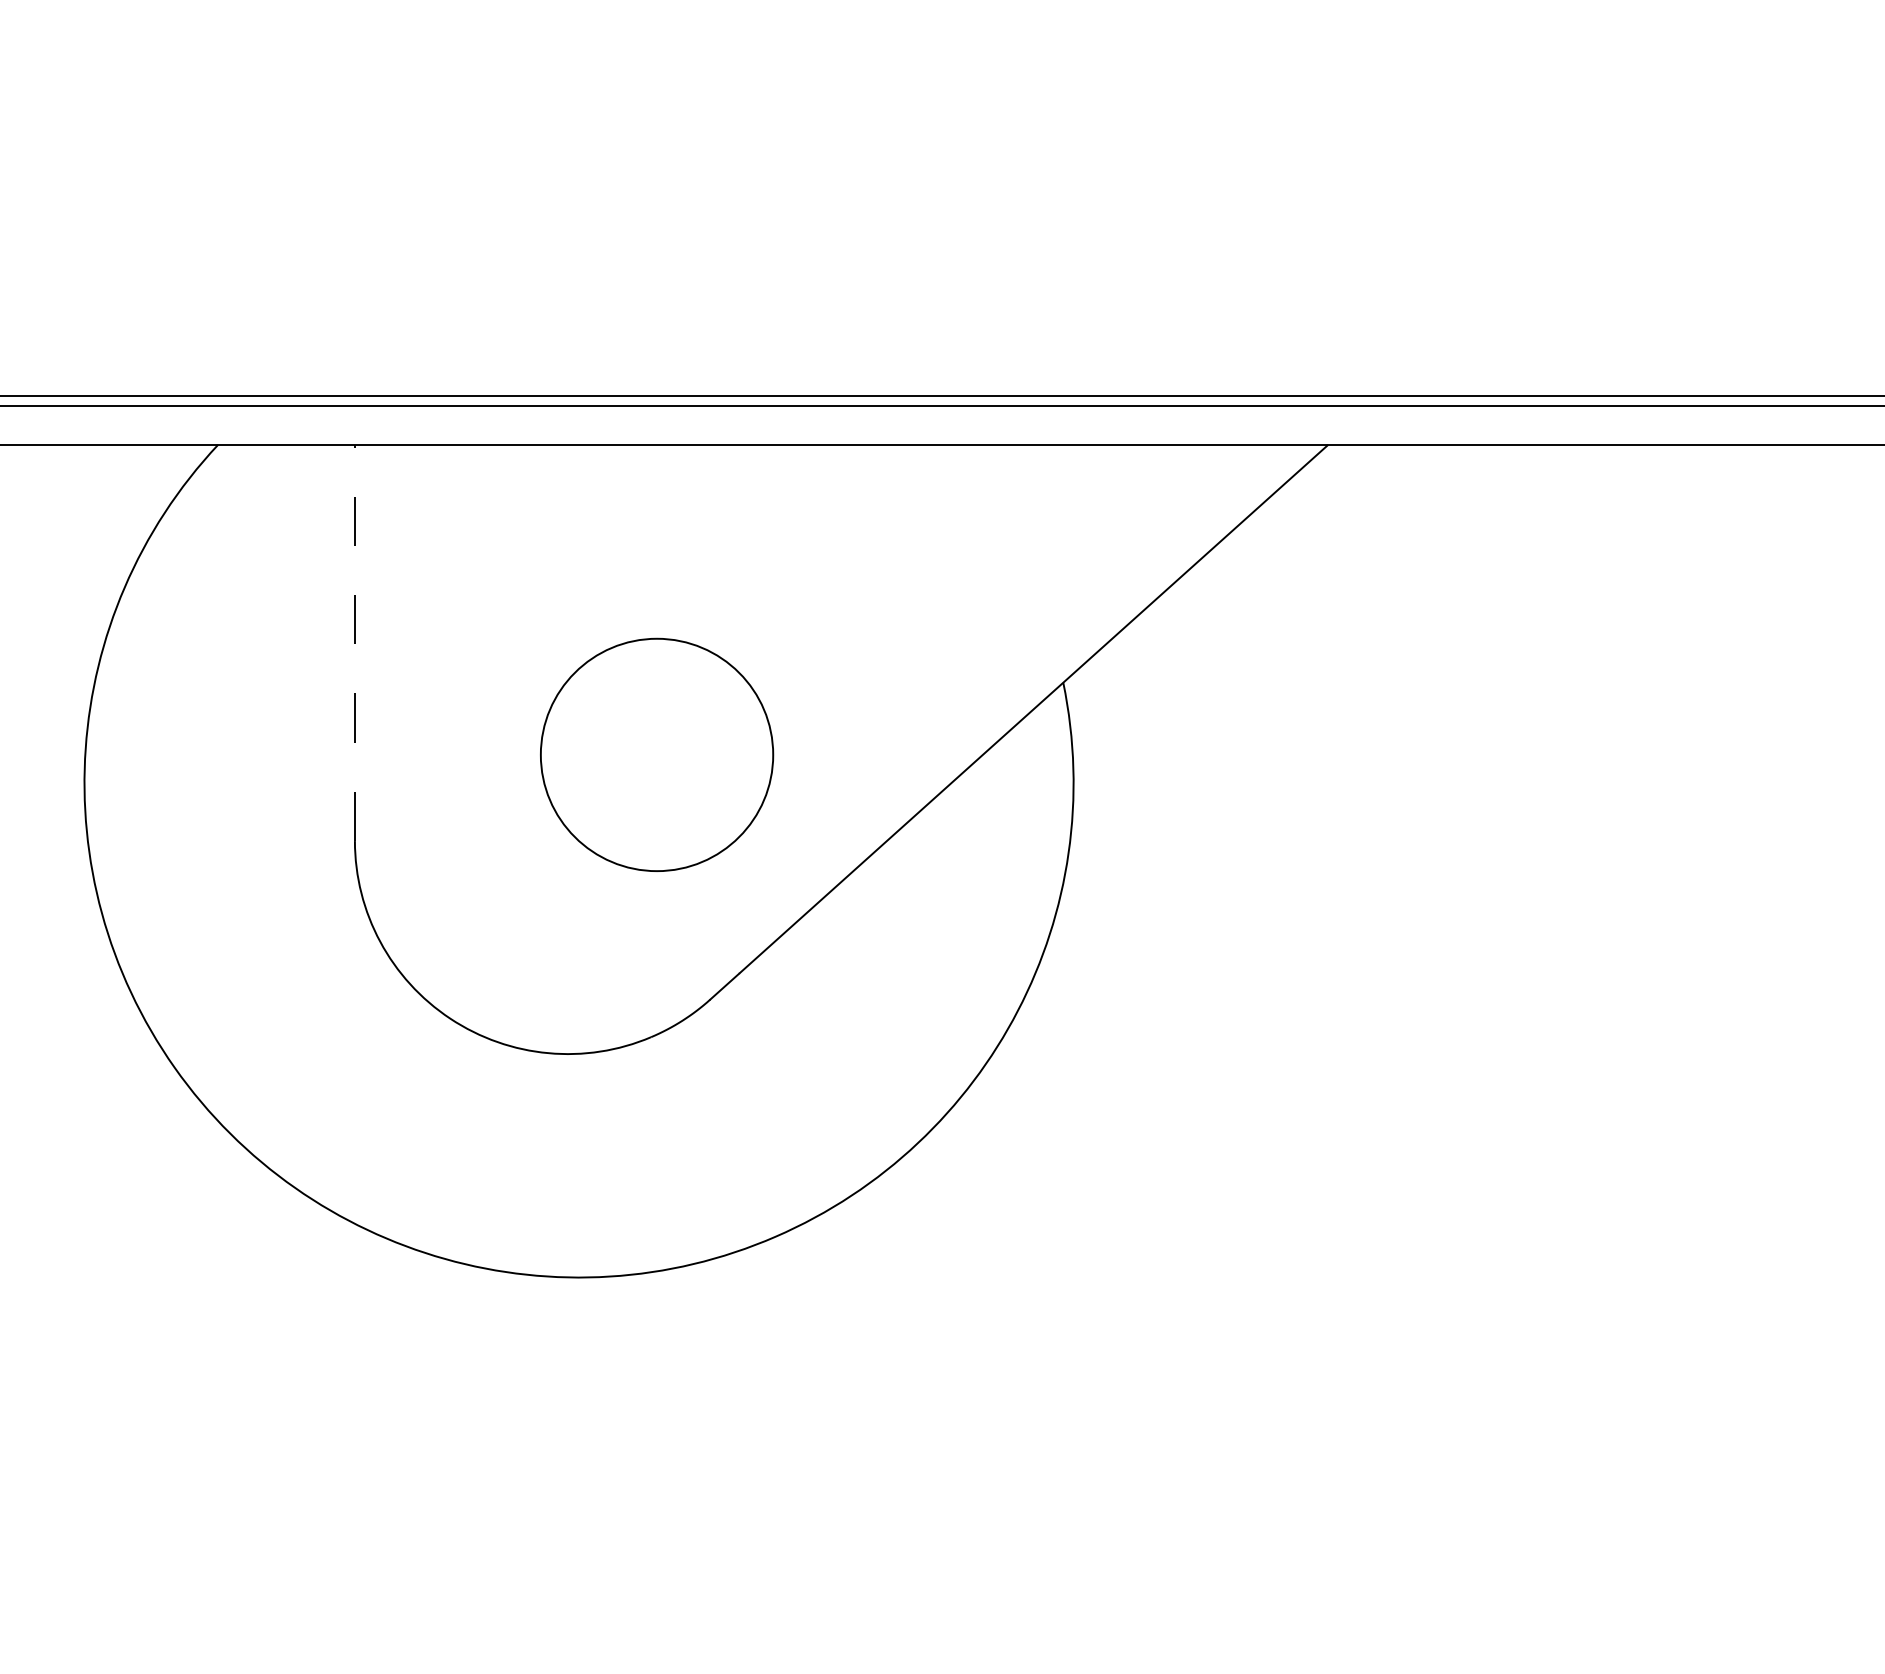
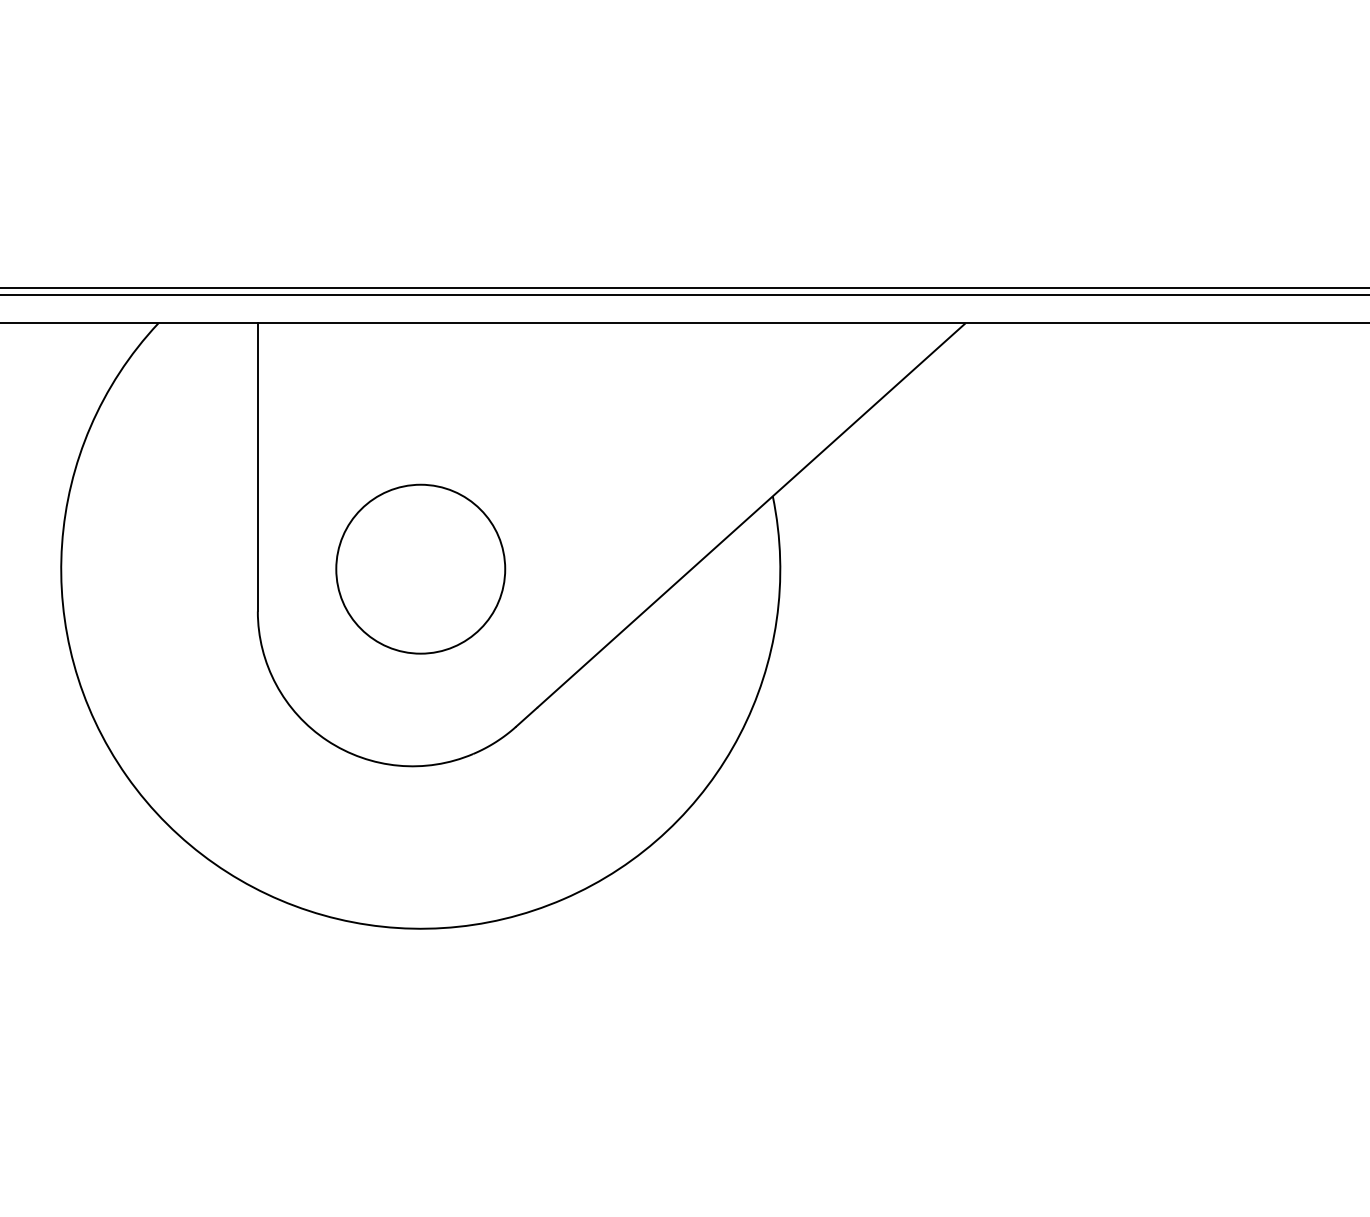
line: (354, 642) -> (257, 467), dashed -> solid
circle: (657, 754) -> (421, 568), moved

